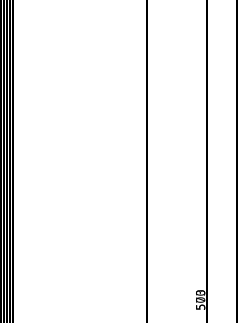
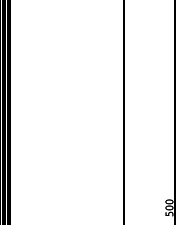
text: (200, 296) -> (169, 204), 573 -> 500

